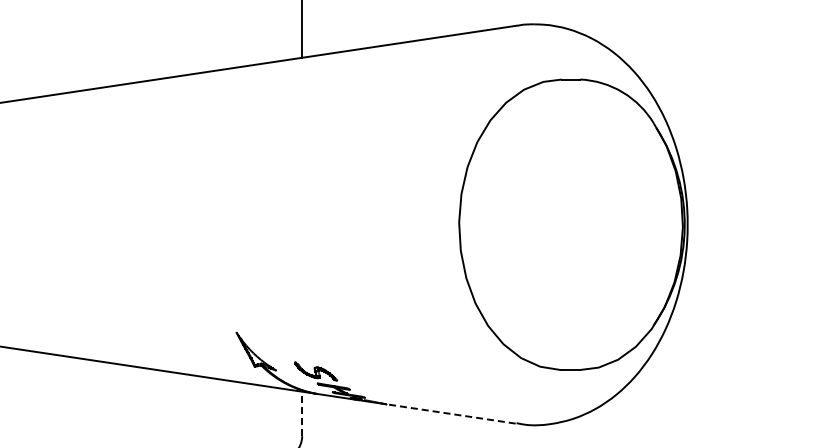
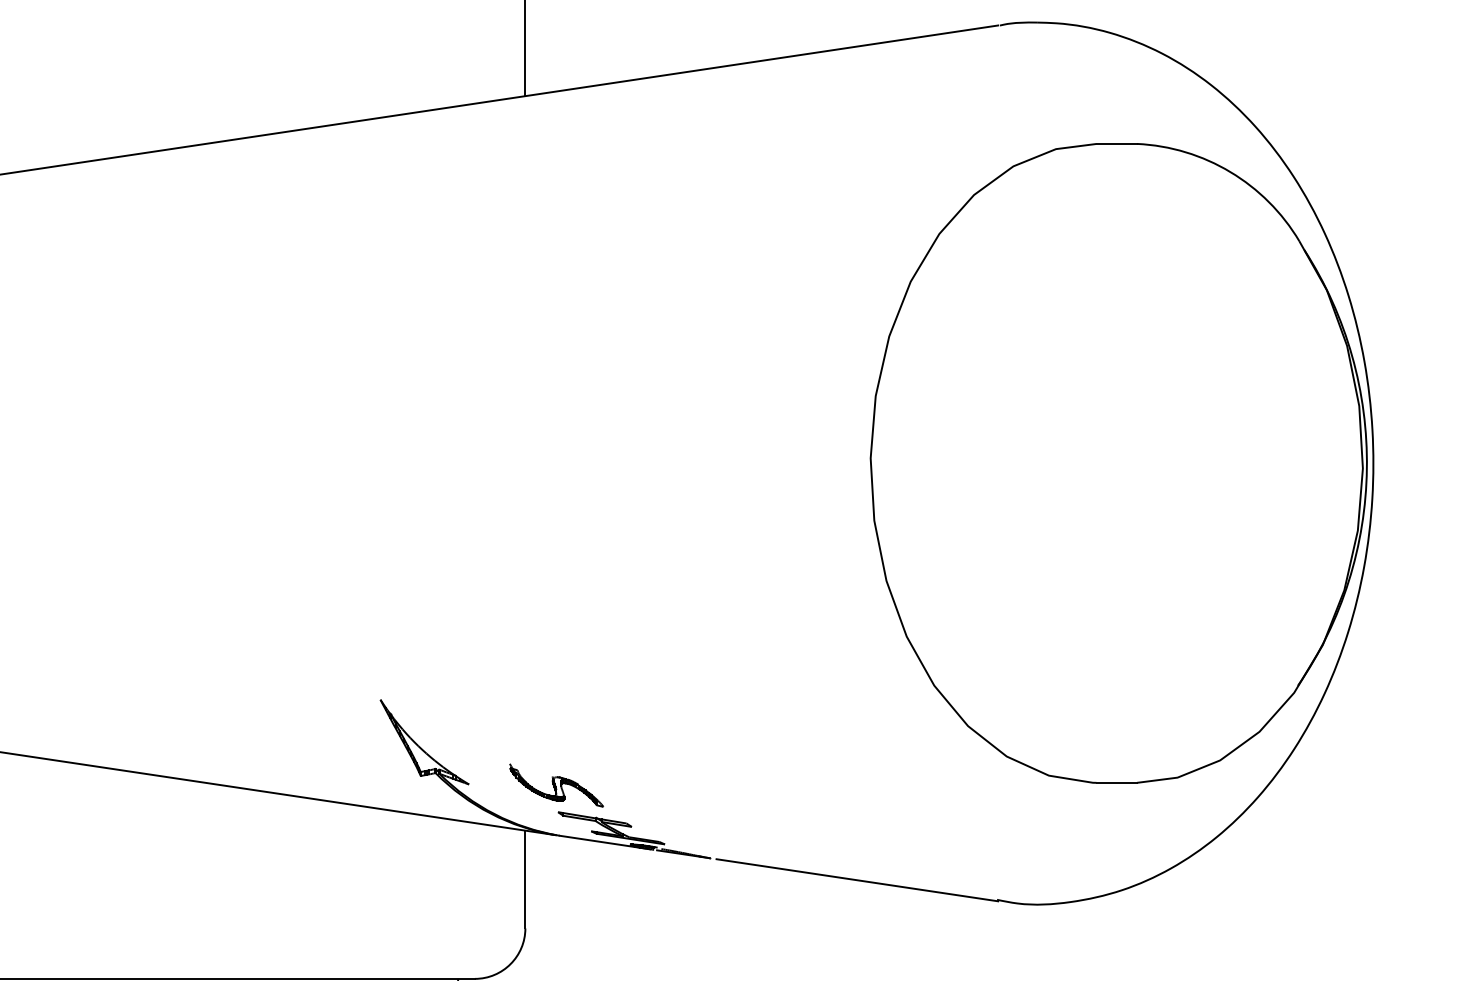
line: (302, 413) -> (526, 878), dashed -> solid
line: (453, 414) -> (858, 880), dashed -> solid

